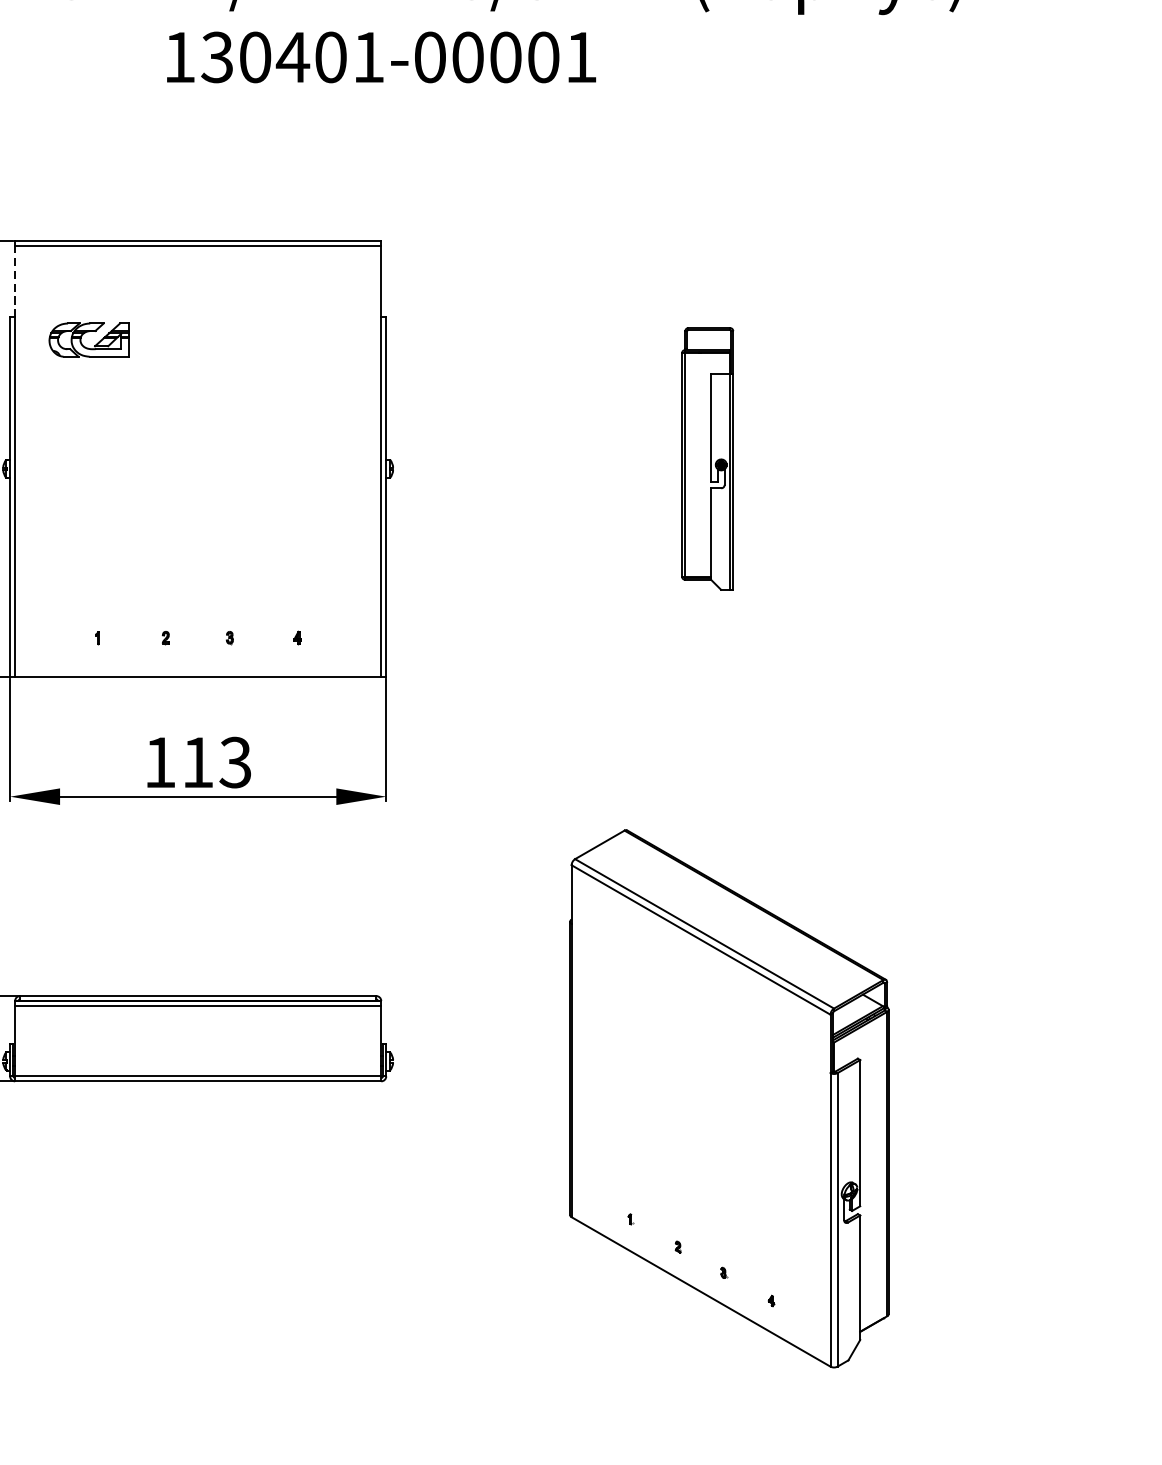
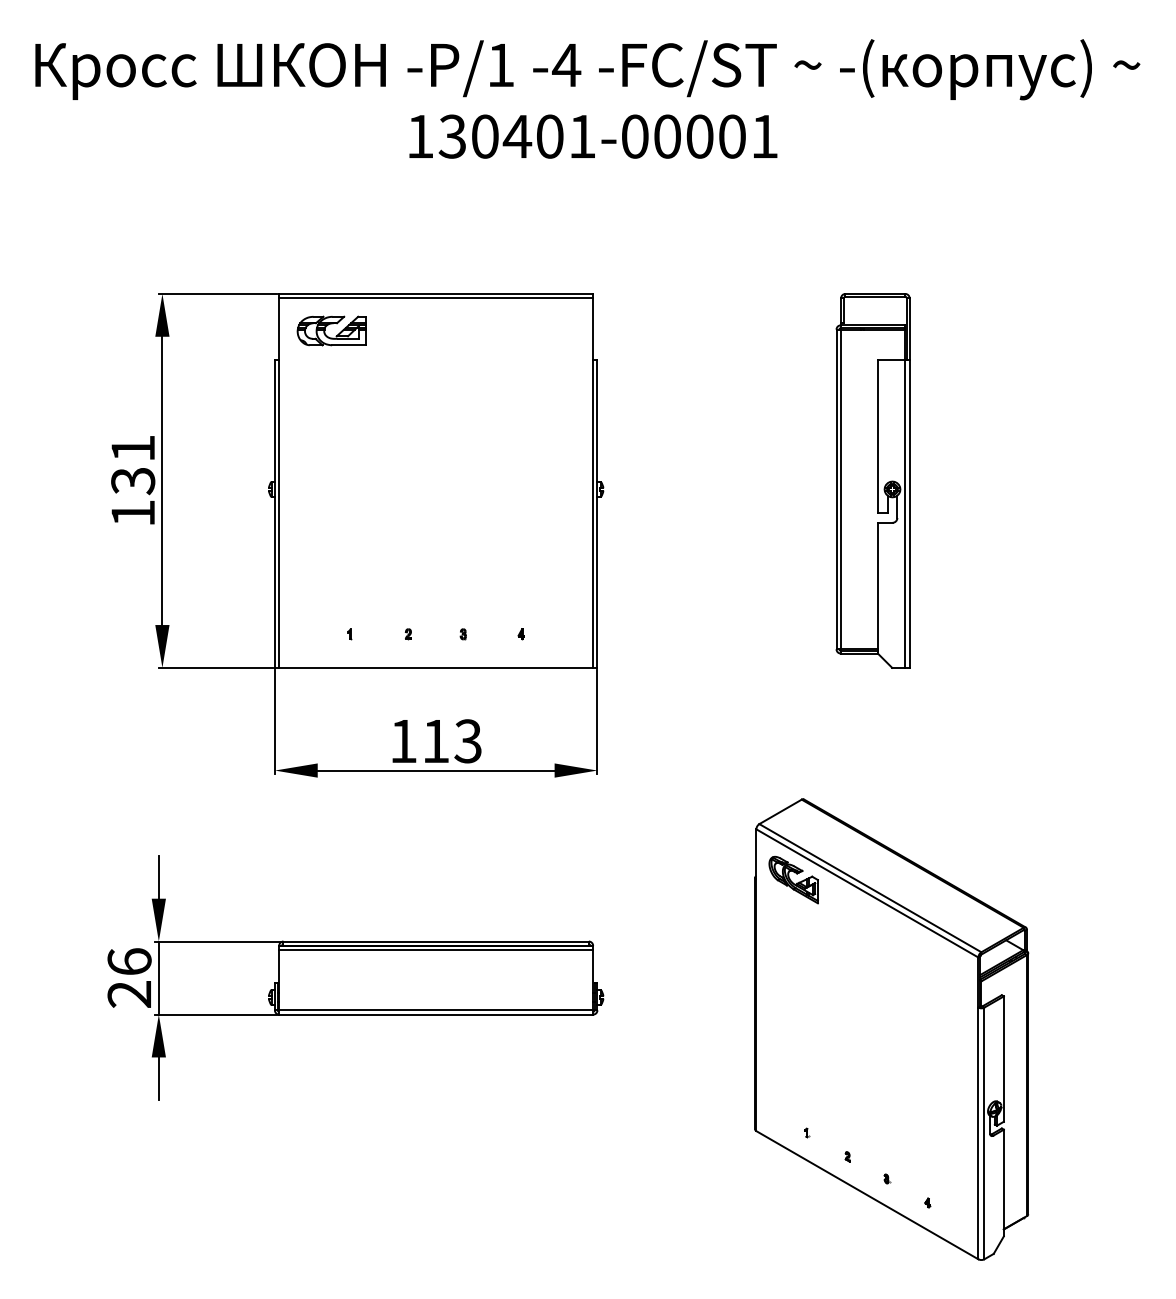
line: (15, 281) -> (279, 328), dashed -> solid
part: (88, 339) -> (331, 330), moved
part: (707, 458) -> (872, 480), size x1.67
part: (614, 923) -> (793, 879), added

